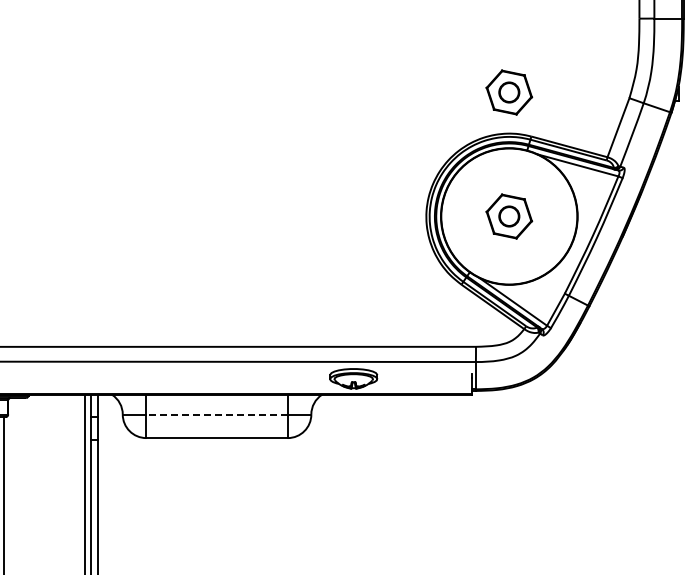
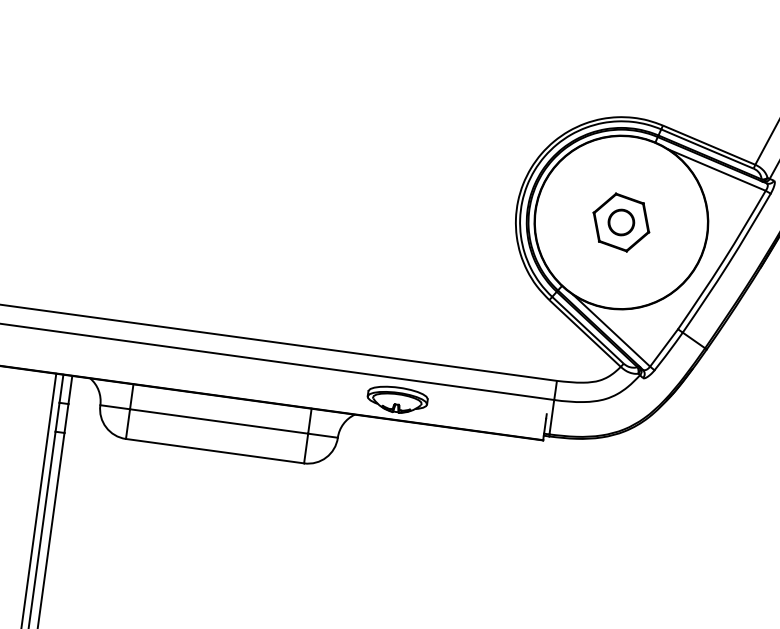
part: (509, 92) -> (643, 66), removed
line: (217, 414) -> (219, 421), dashed -> solid

